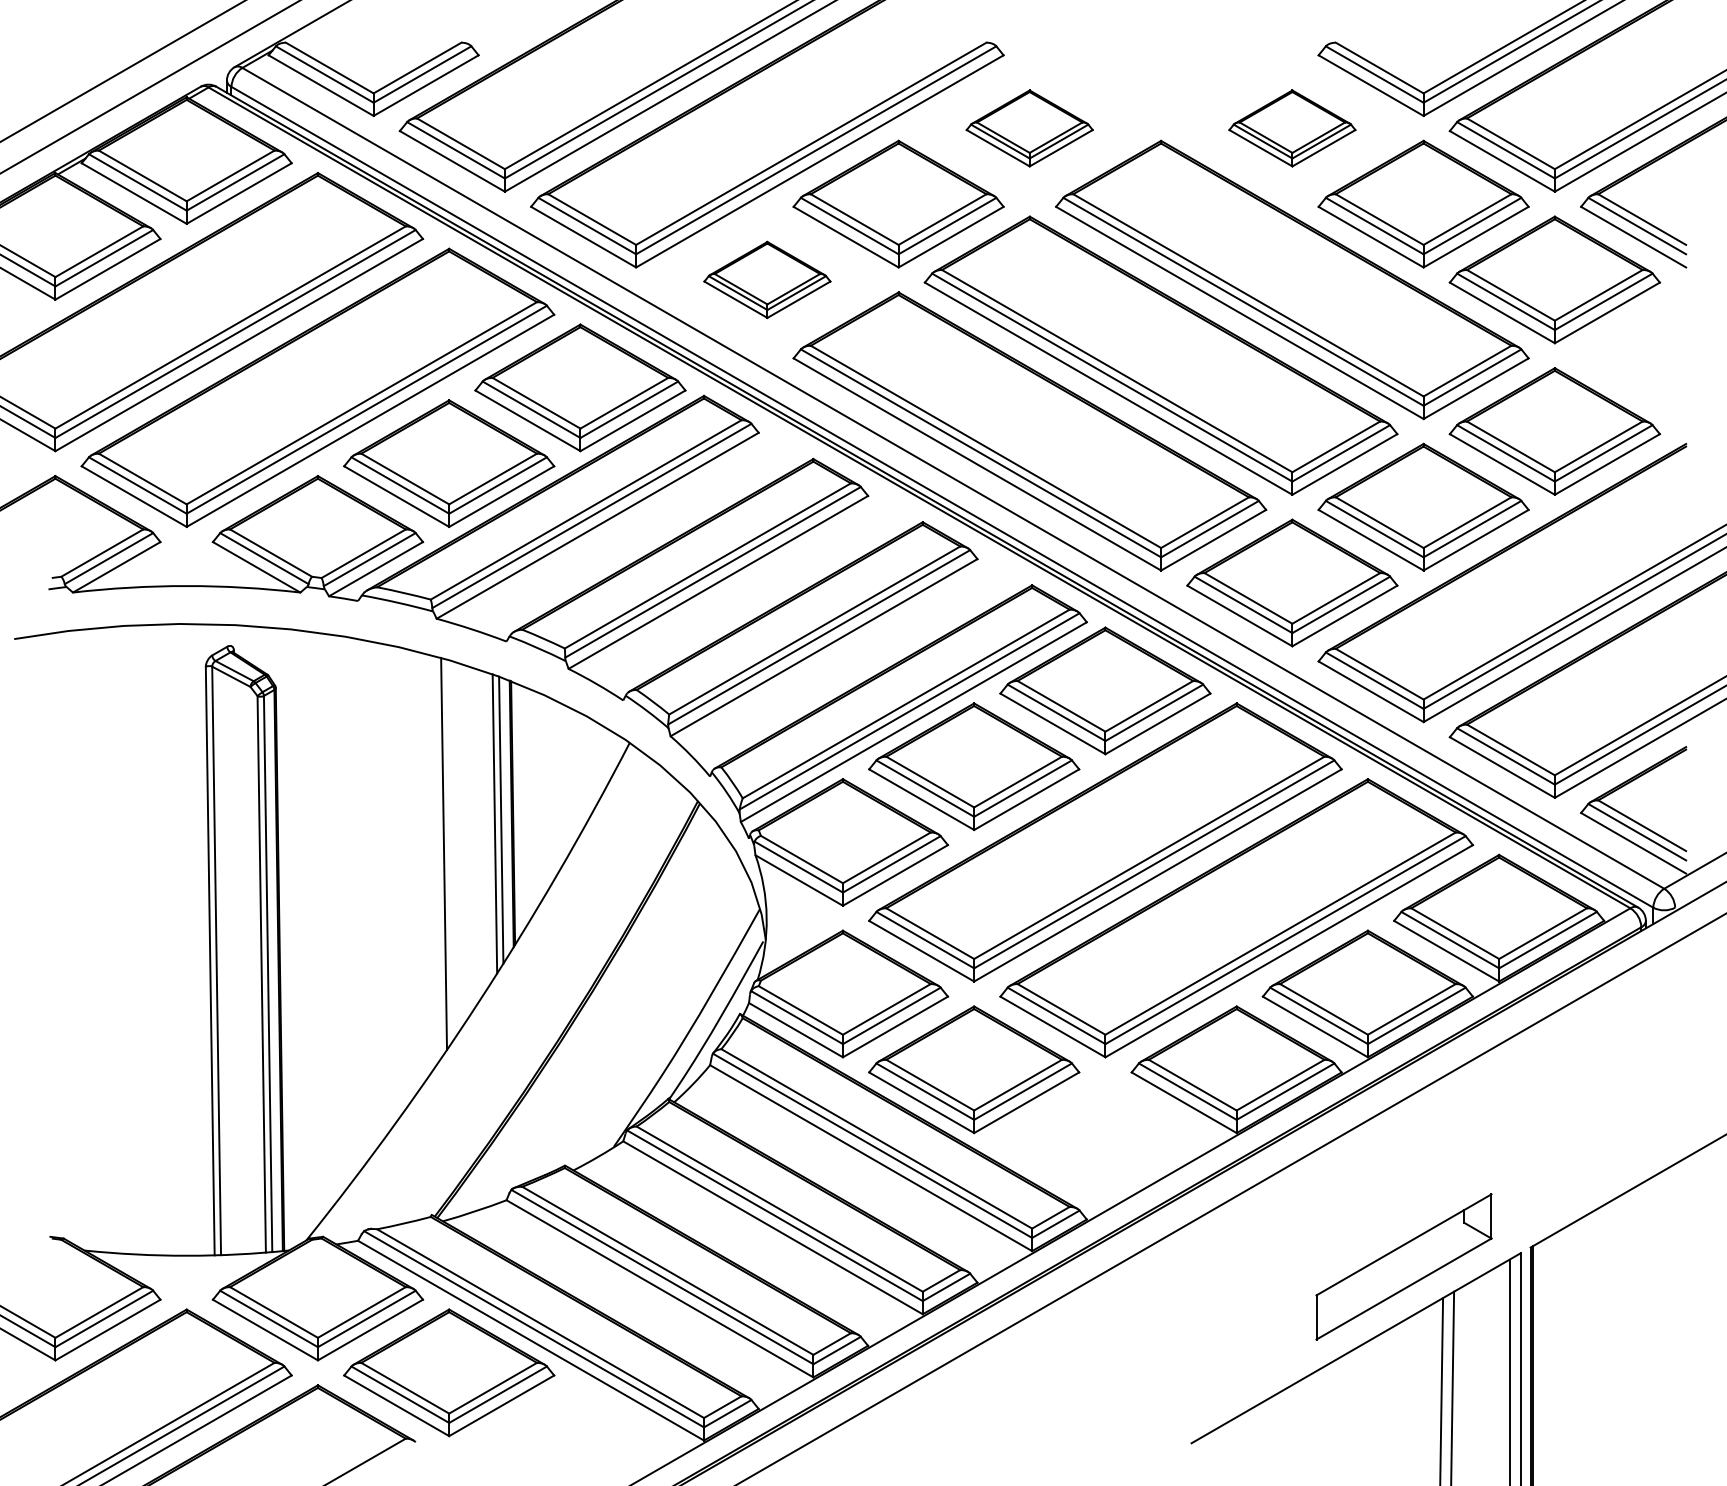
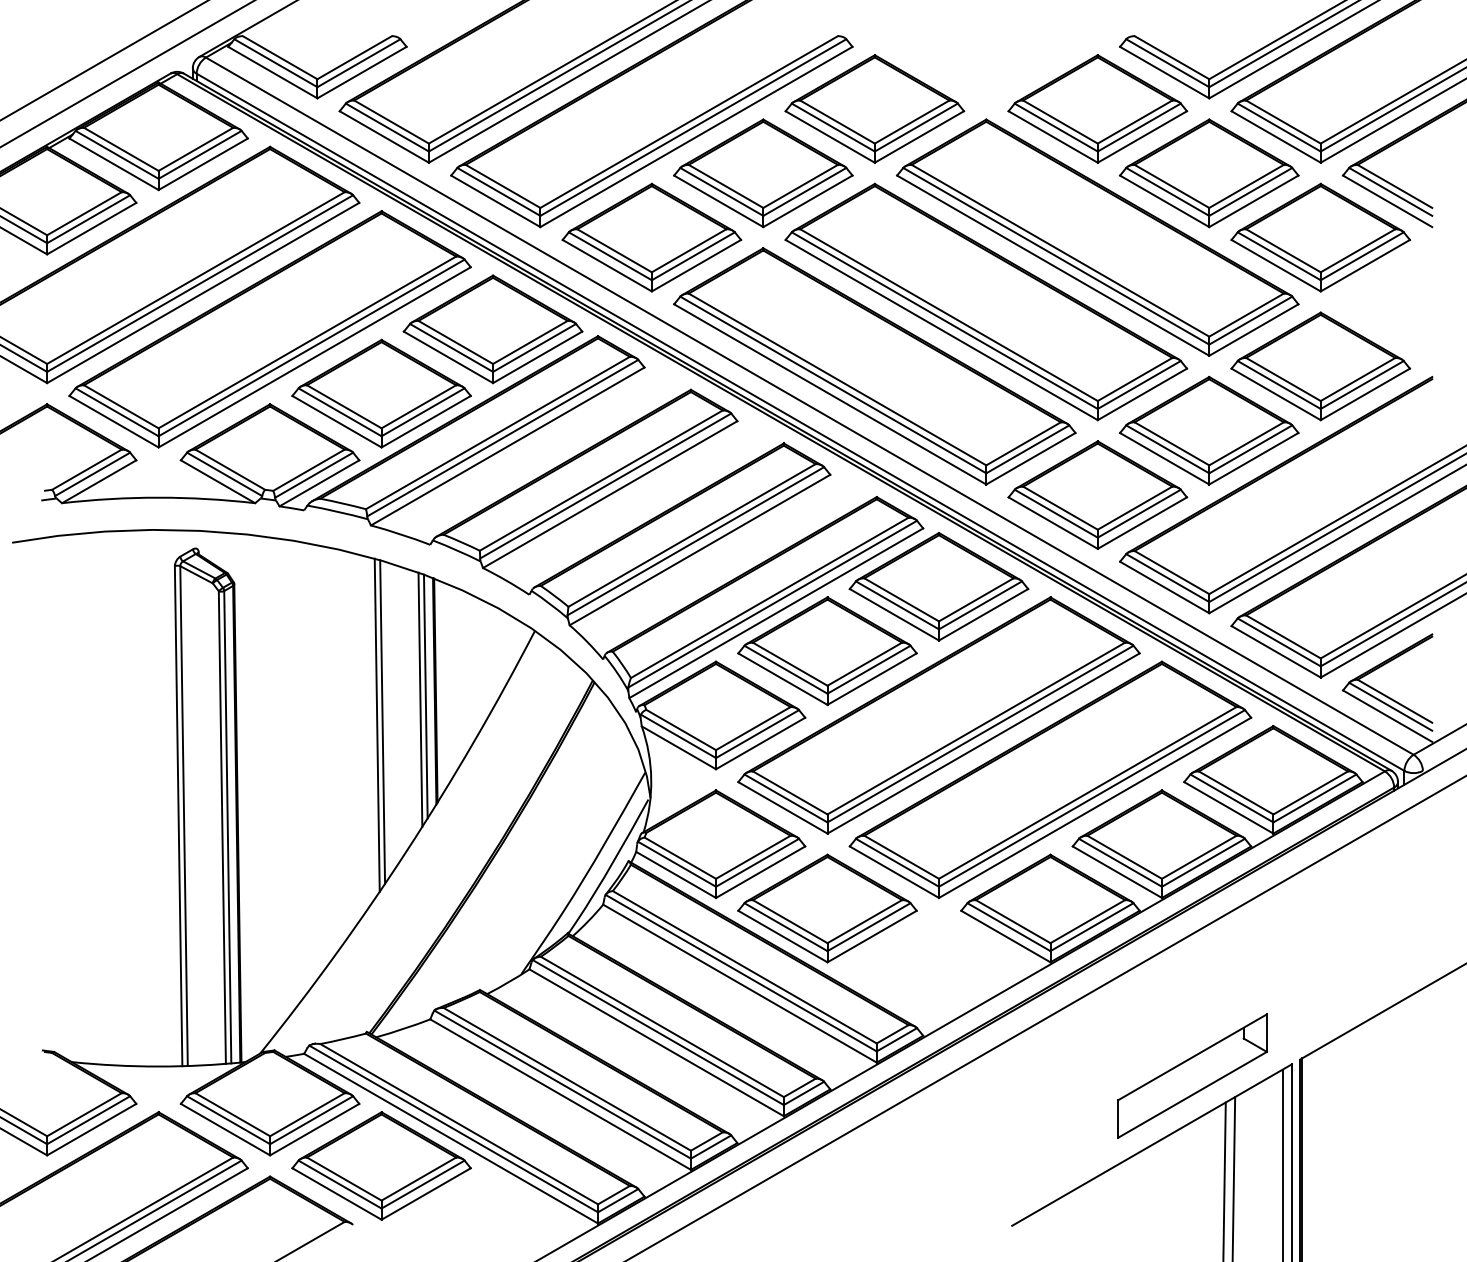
part: (1029, 128) -> (874, 109), size x1.67
part: (1292, 128) -> (1097, 109), size x1.67
part: (767, 279) -> (651, 237), size x1.67
line: (450, 849) -> (382, 721), added

